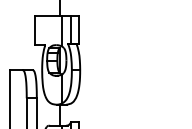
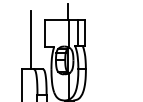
line: (20, 38) -> (31, 40), added

